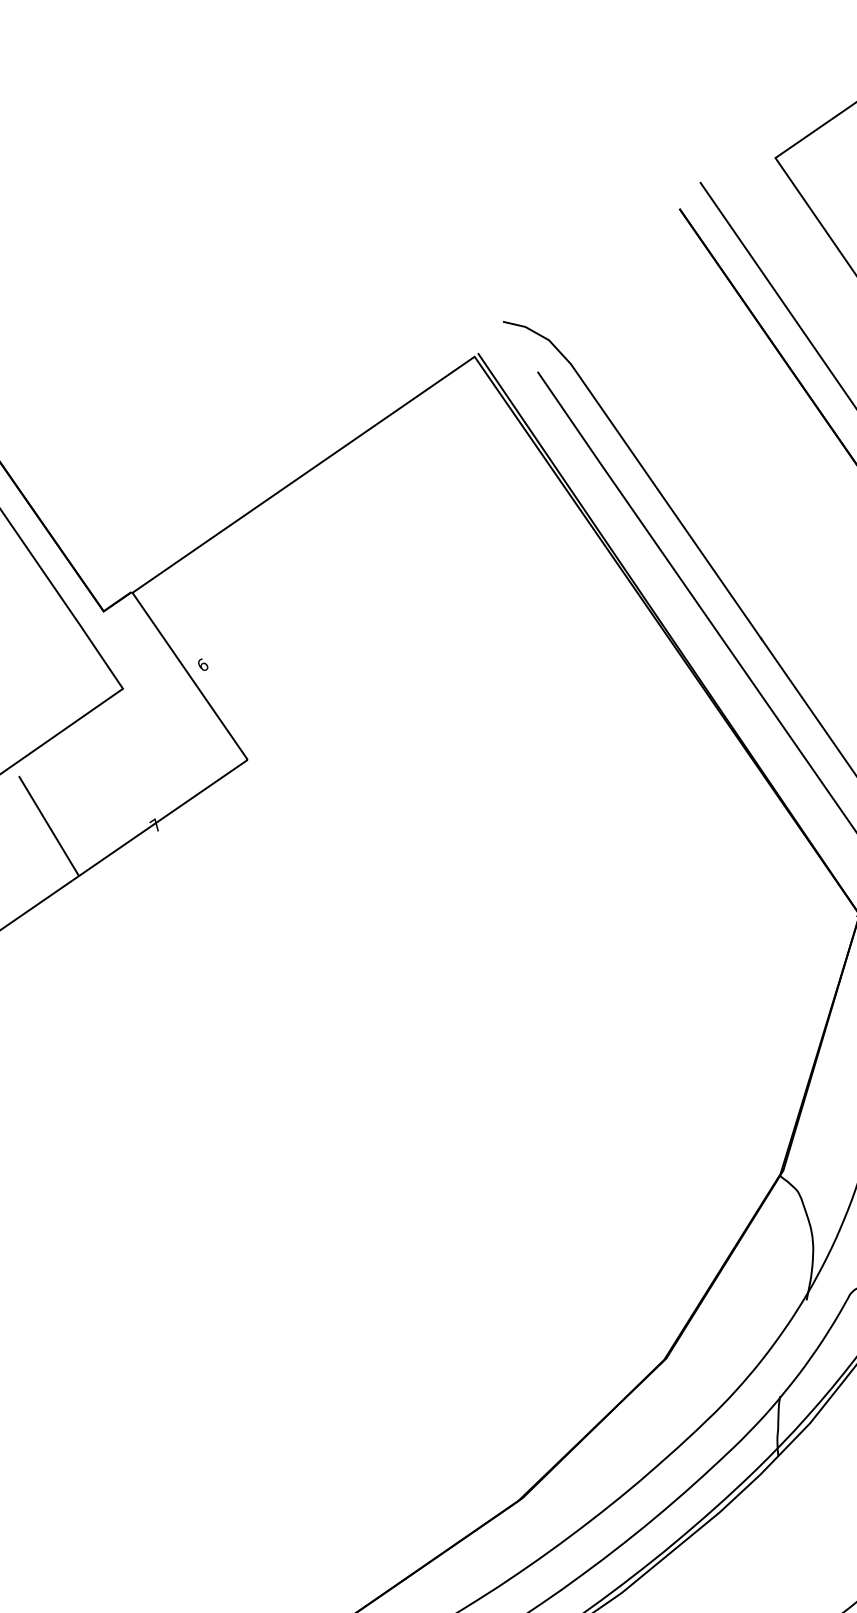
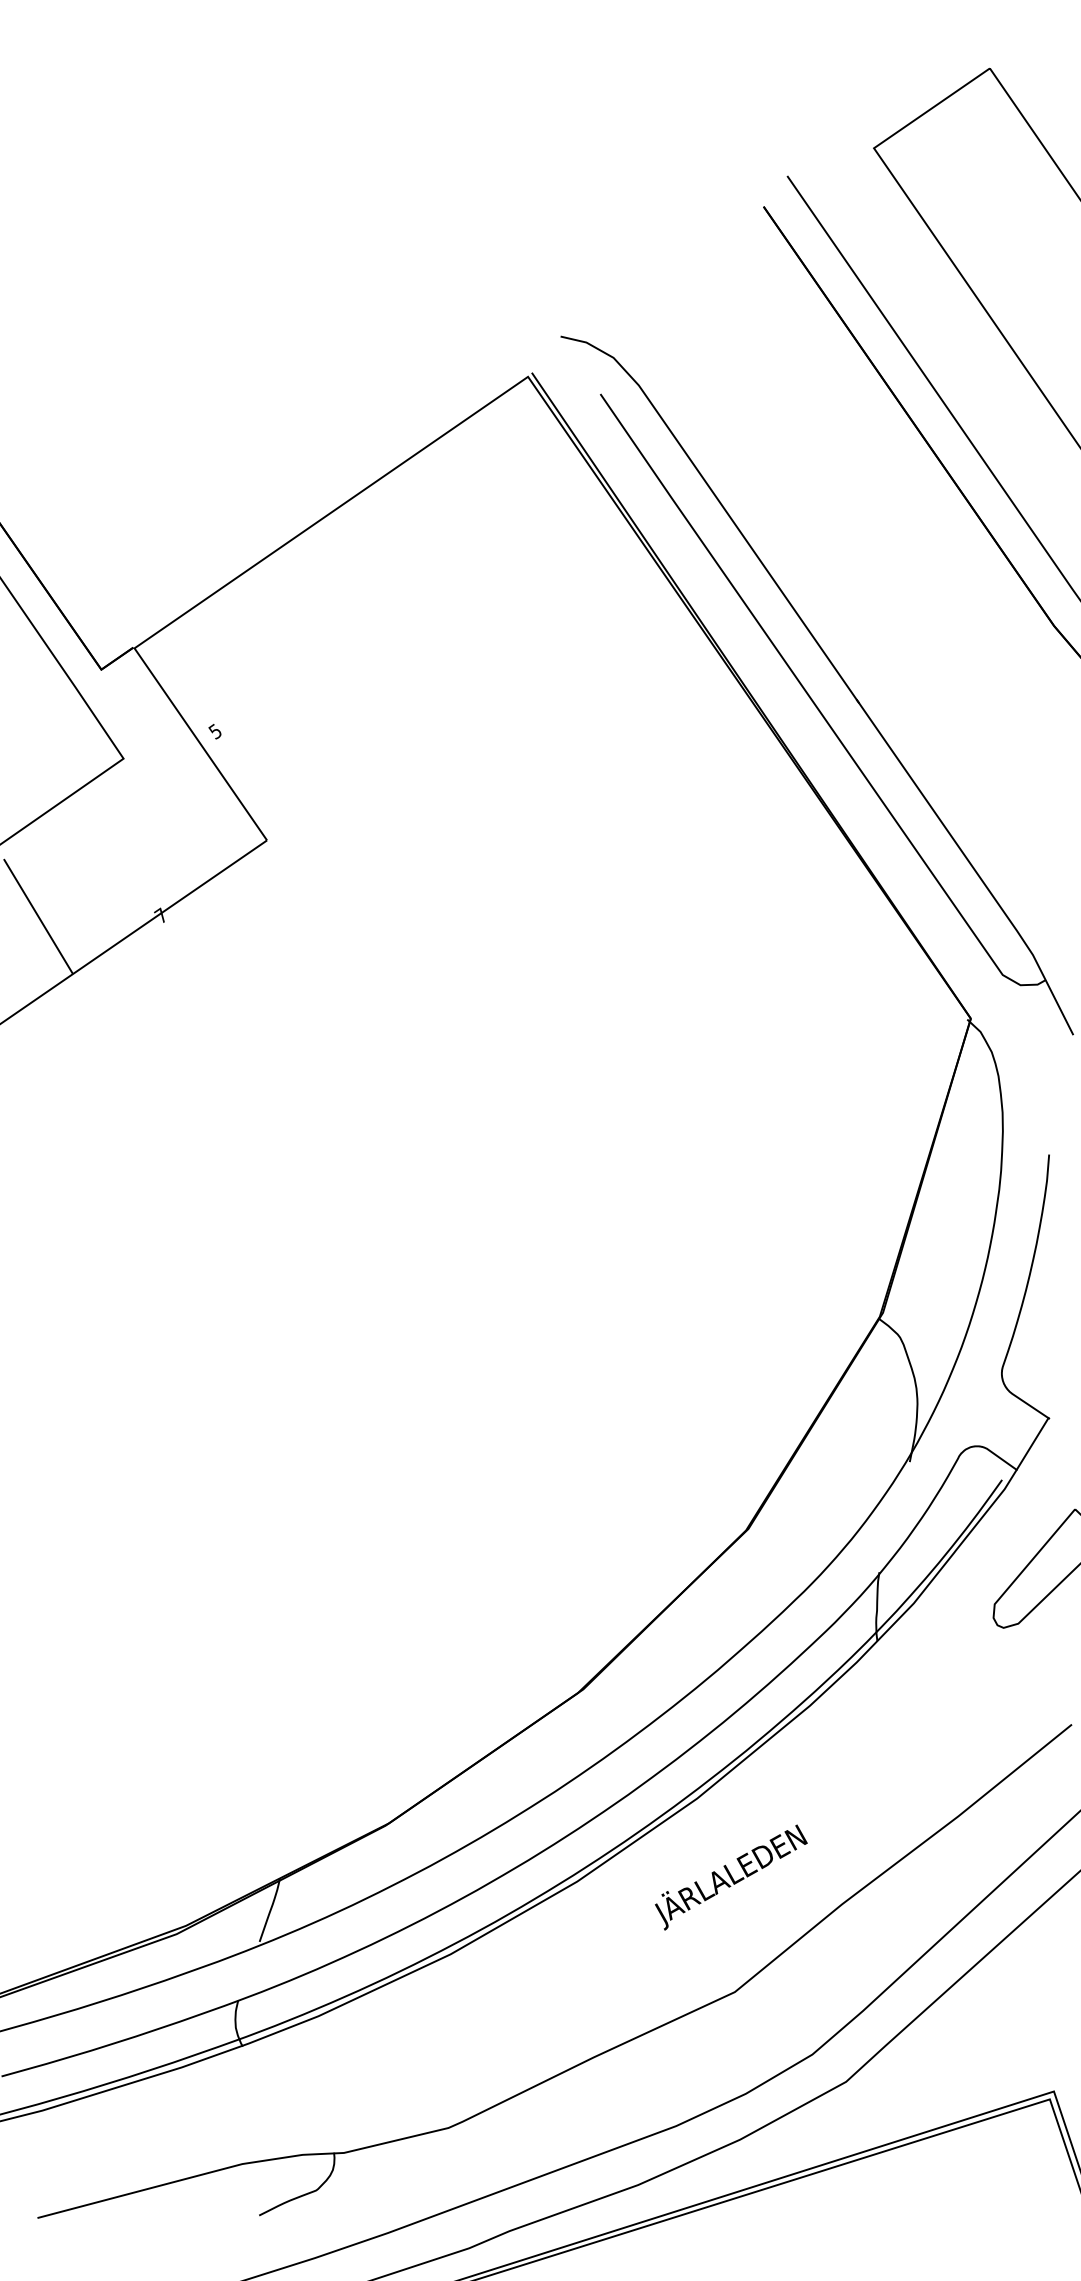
text: (202, 665) -> (214, 731), 6 -> 5

